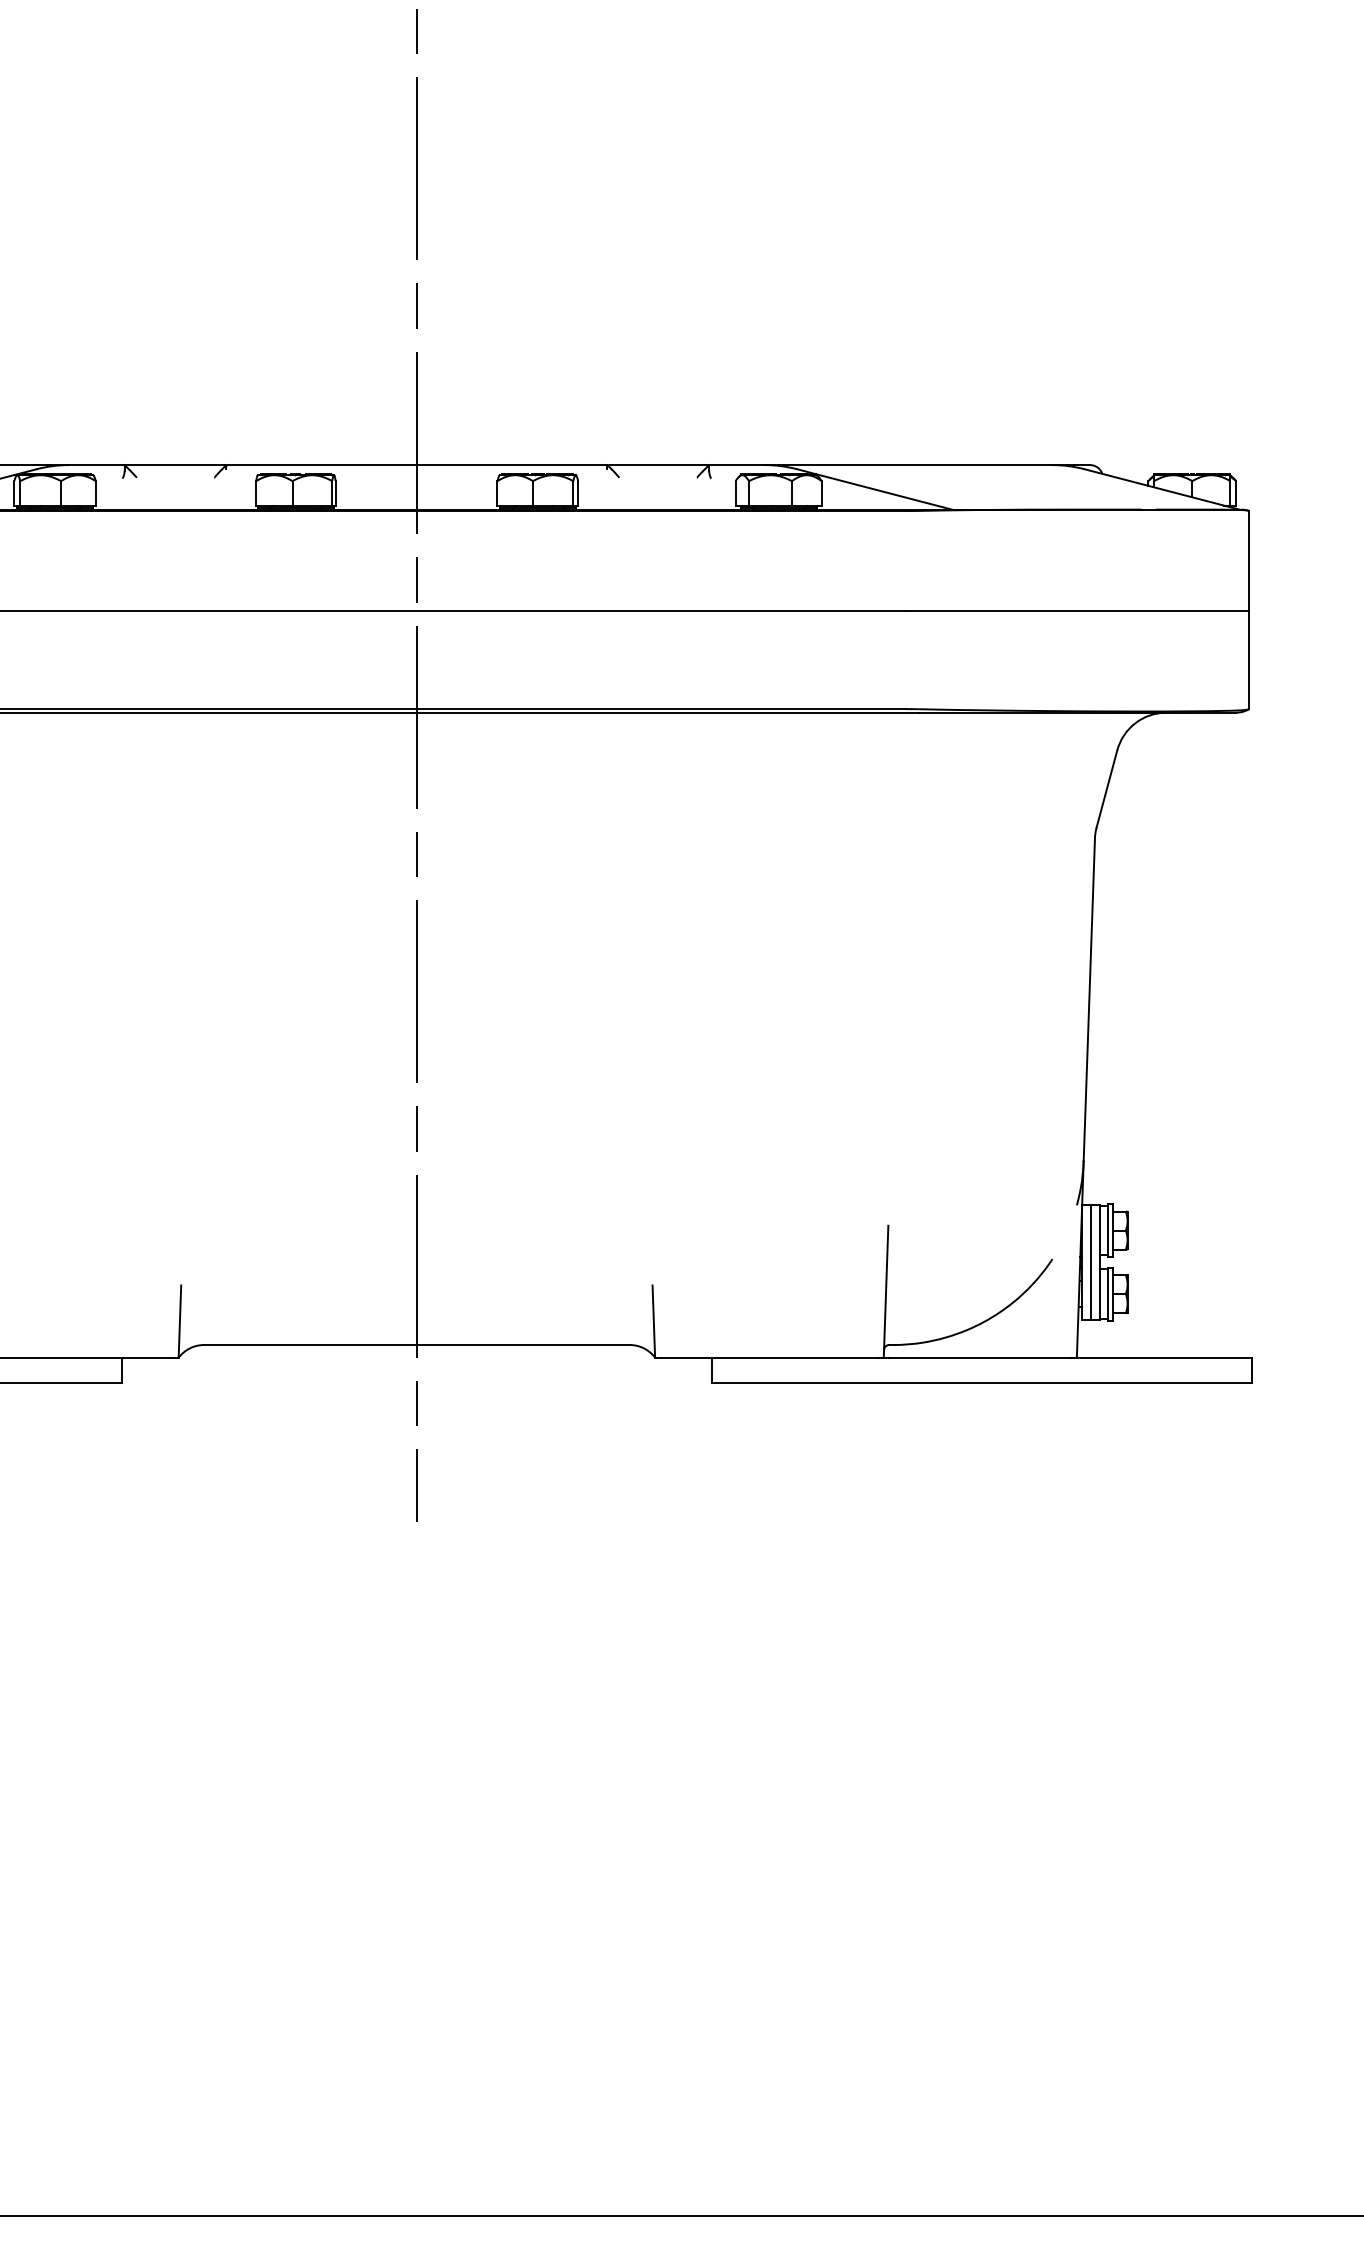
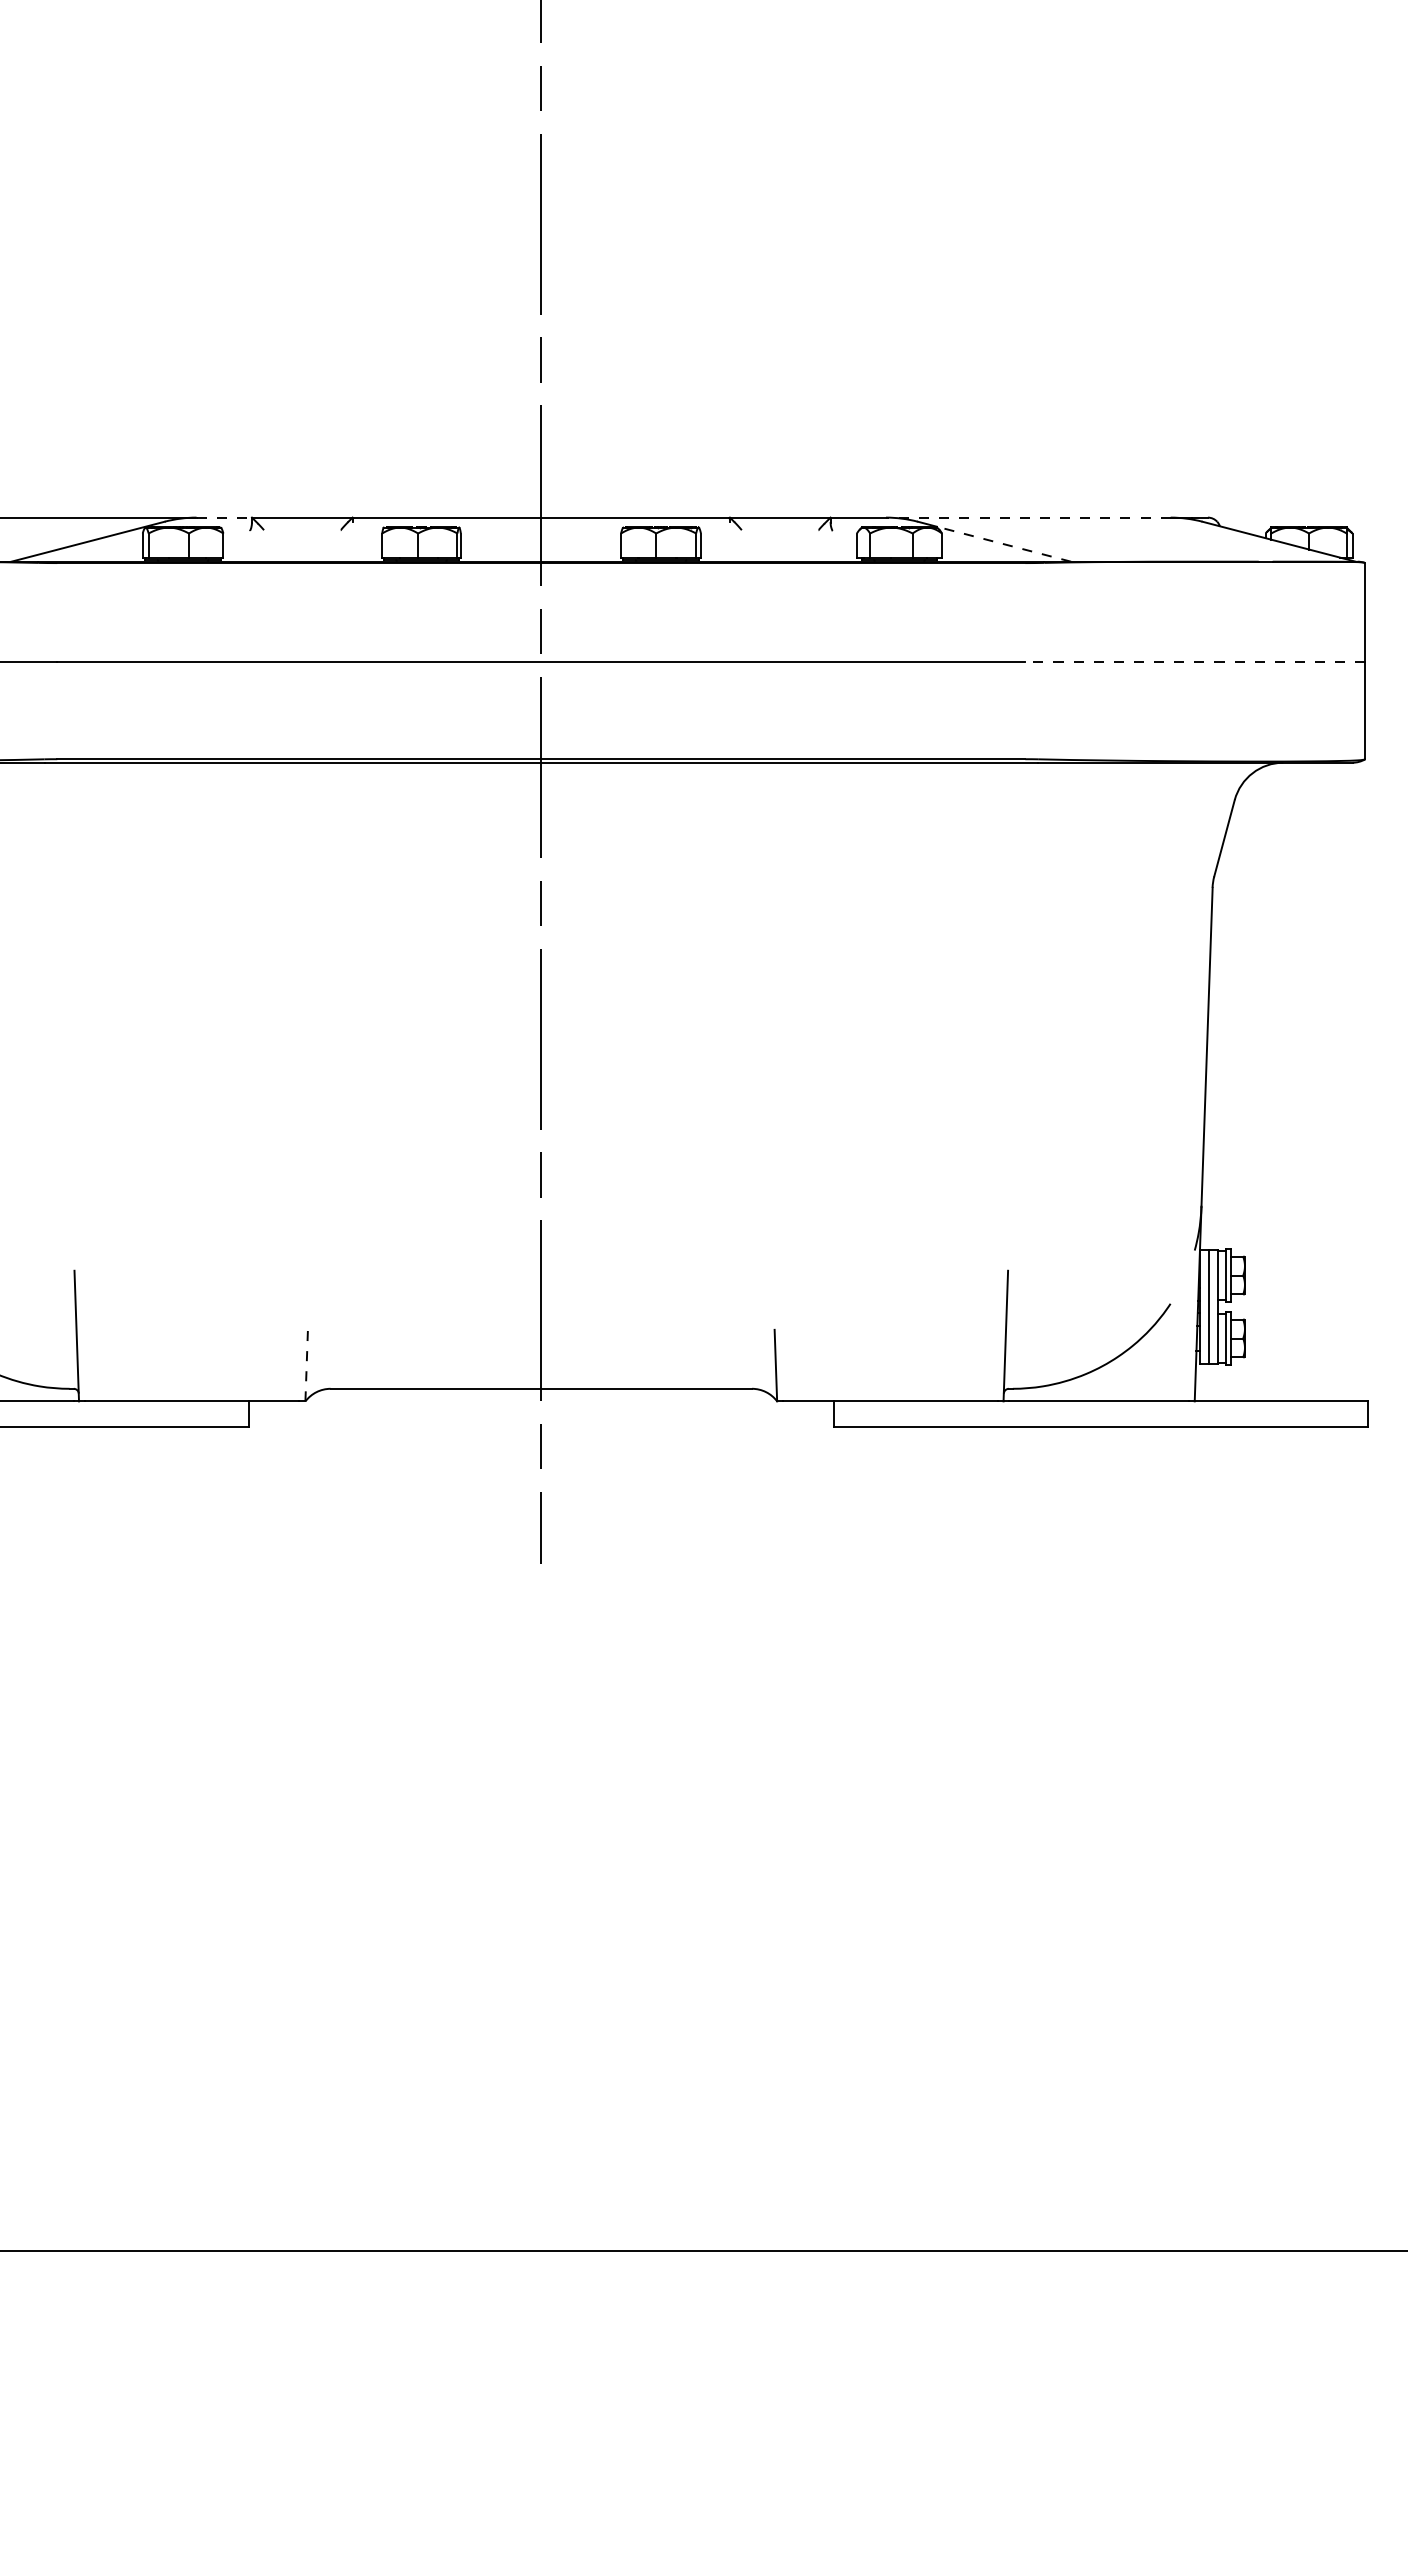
line: (96, 464) -> (224, 517), solid -> dashed
line: (907, 464) -> (1027, 517), solid -> dashed
line: (883, 492) -> (1003, 544), solid -> dashed
line: (1076, 611) -> (1194, 662), solid -> dashed
line: (179, 1321) -> (306, 1365), solid -> dashed

